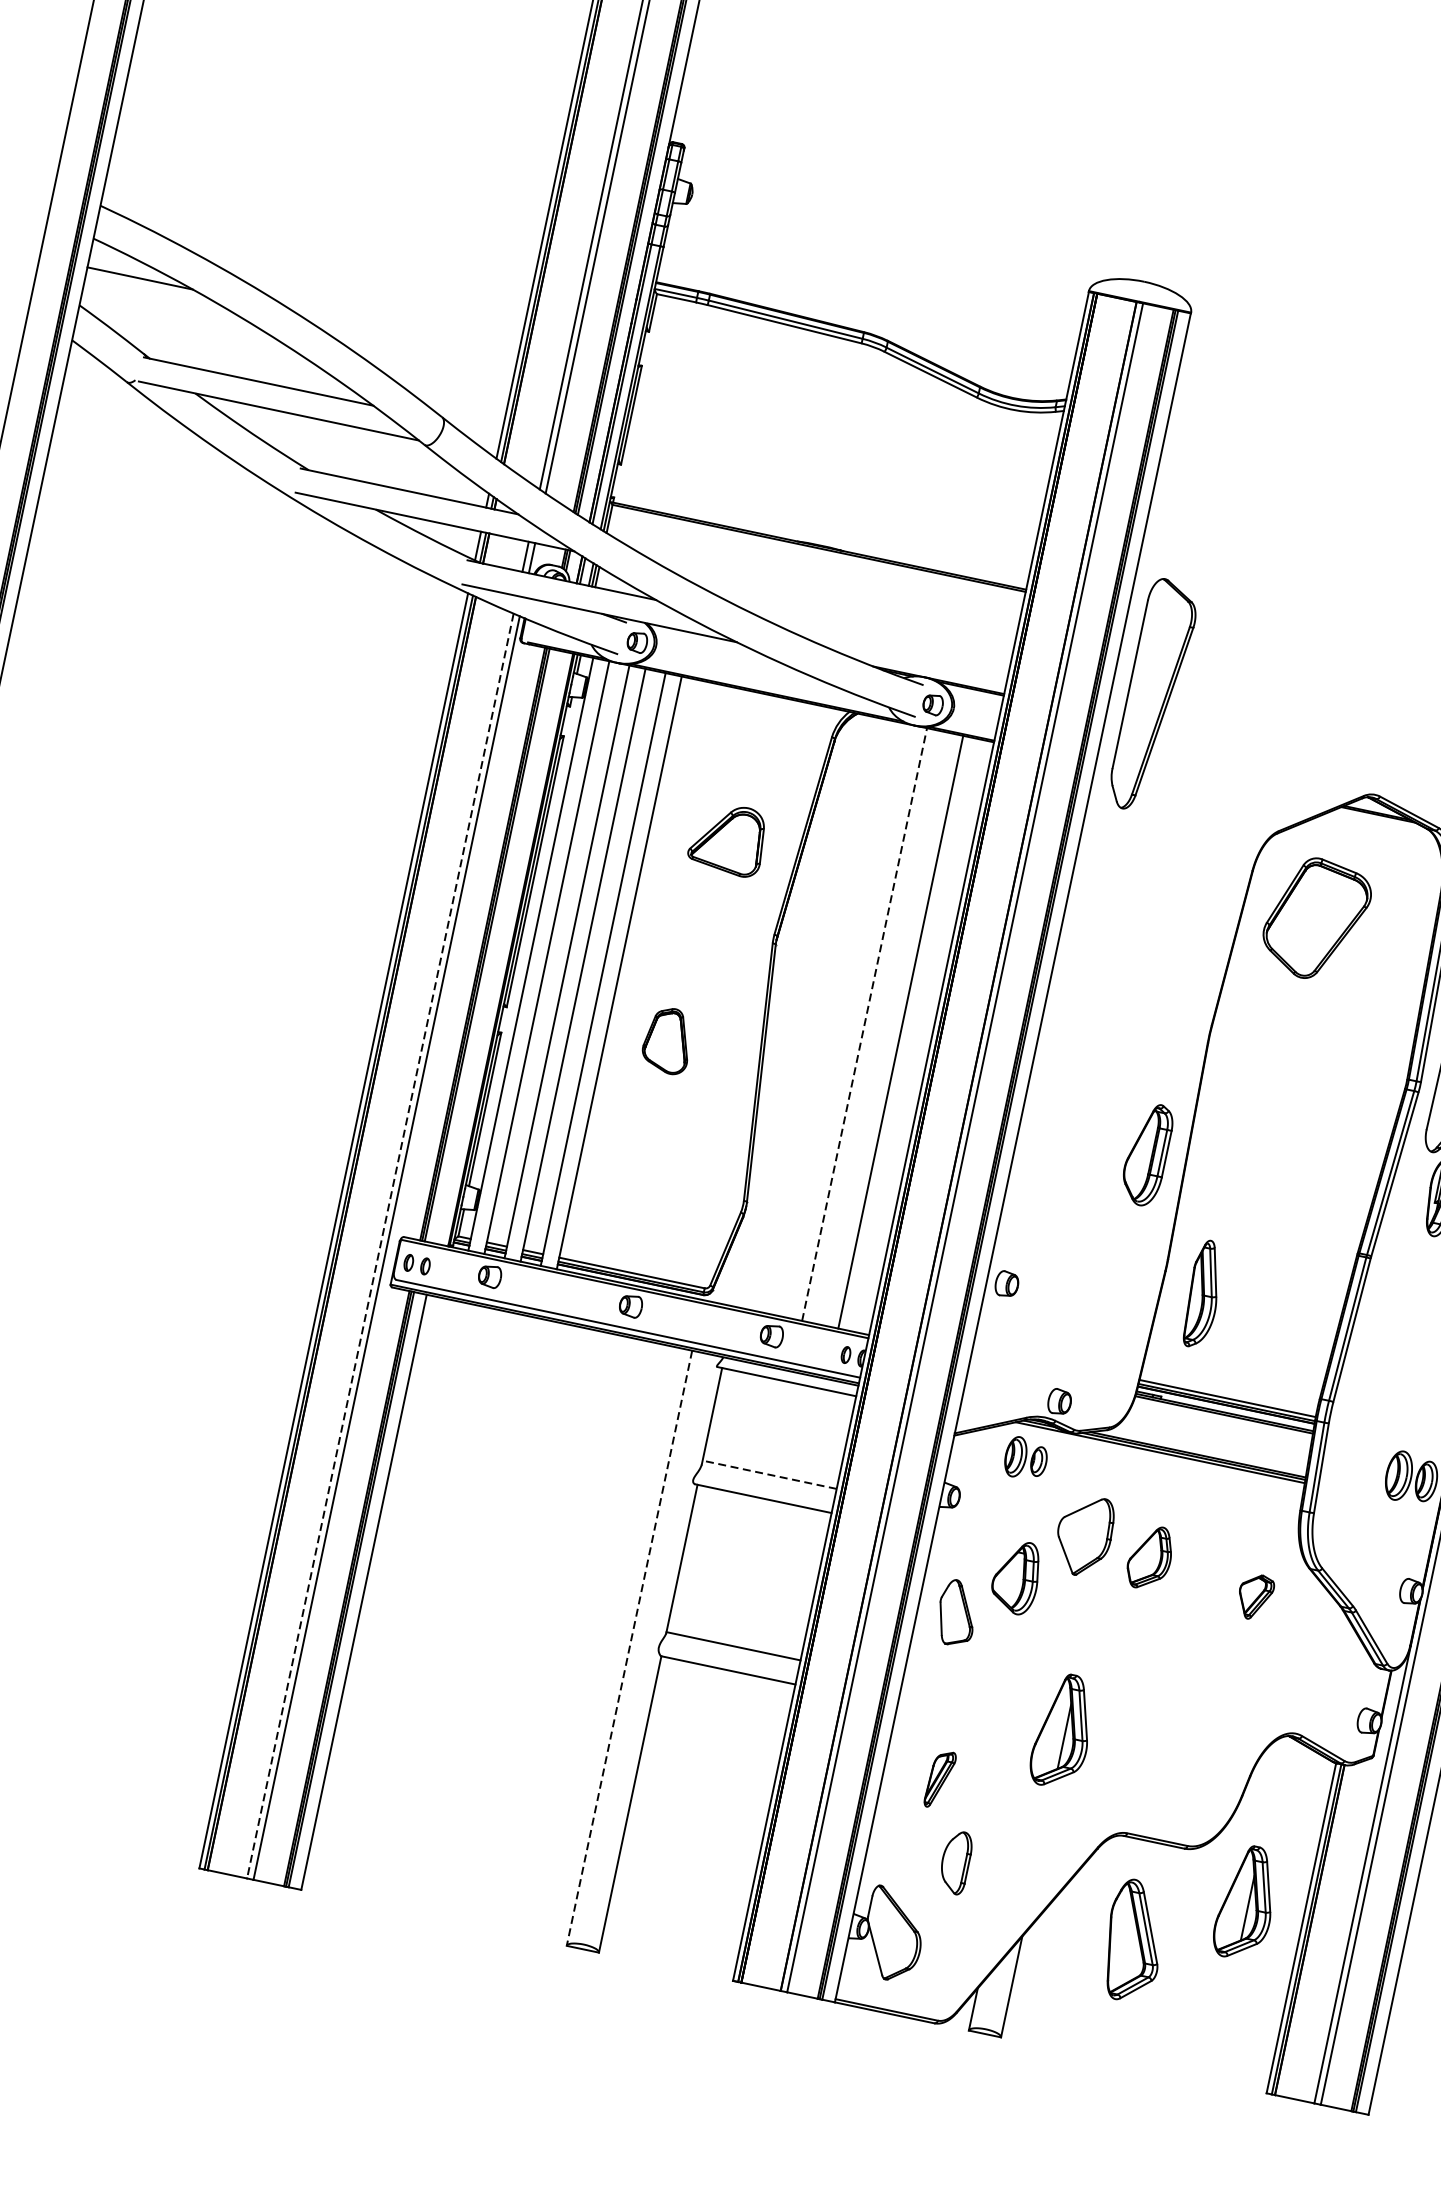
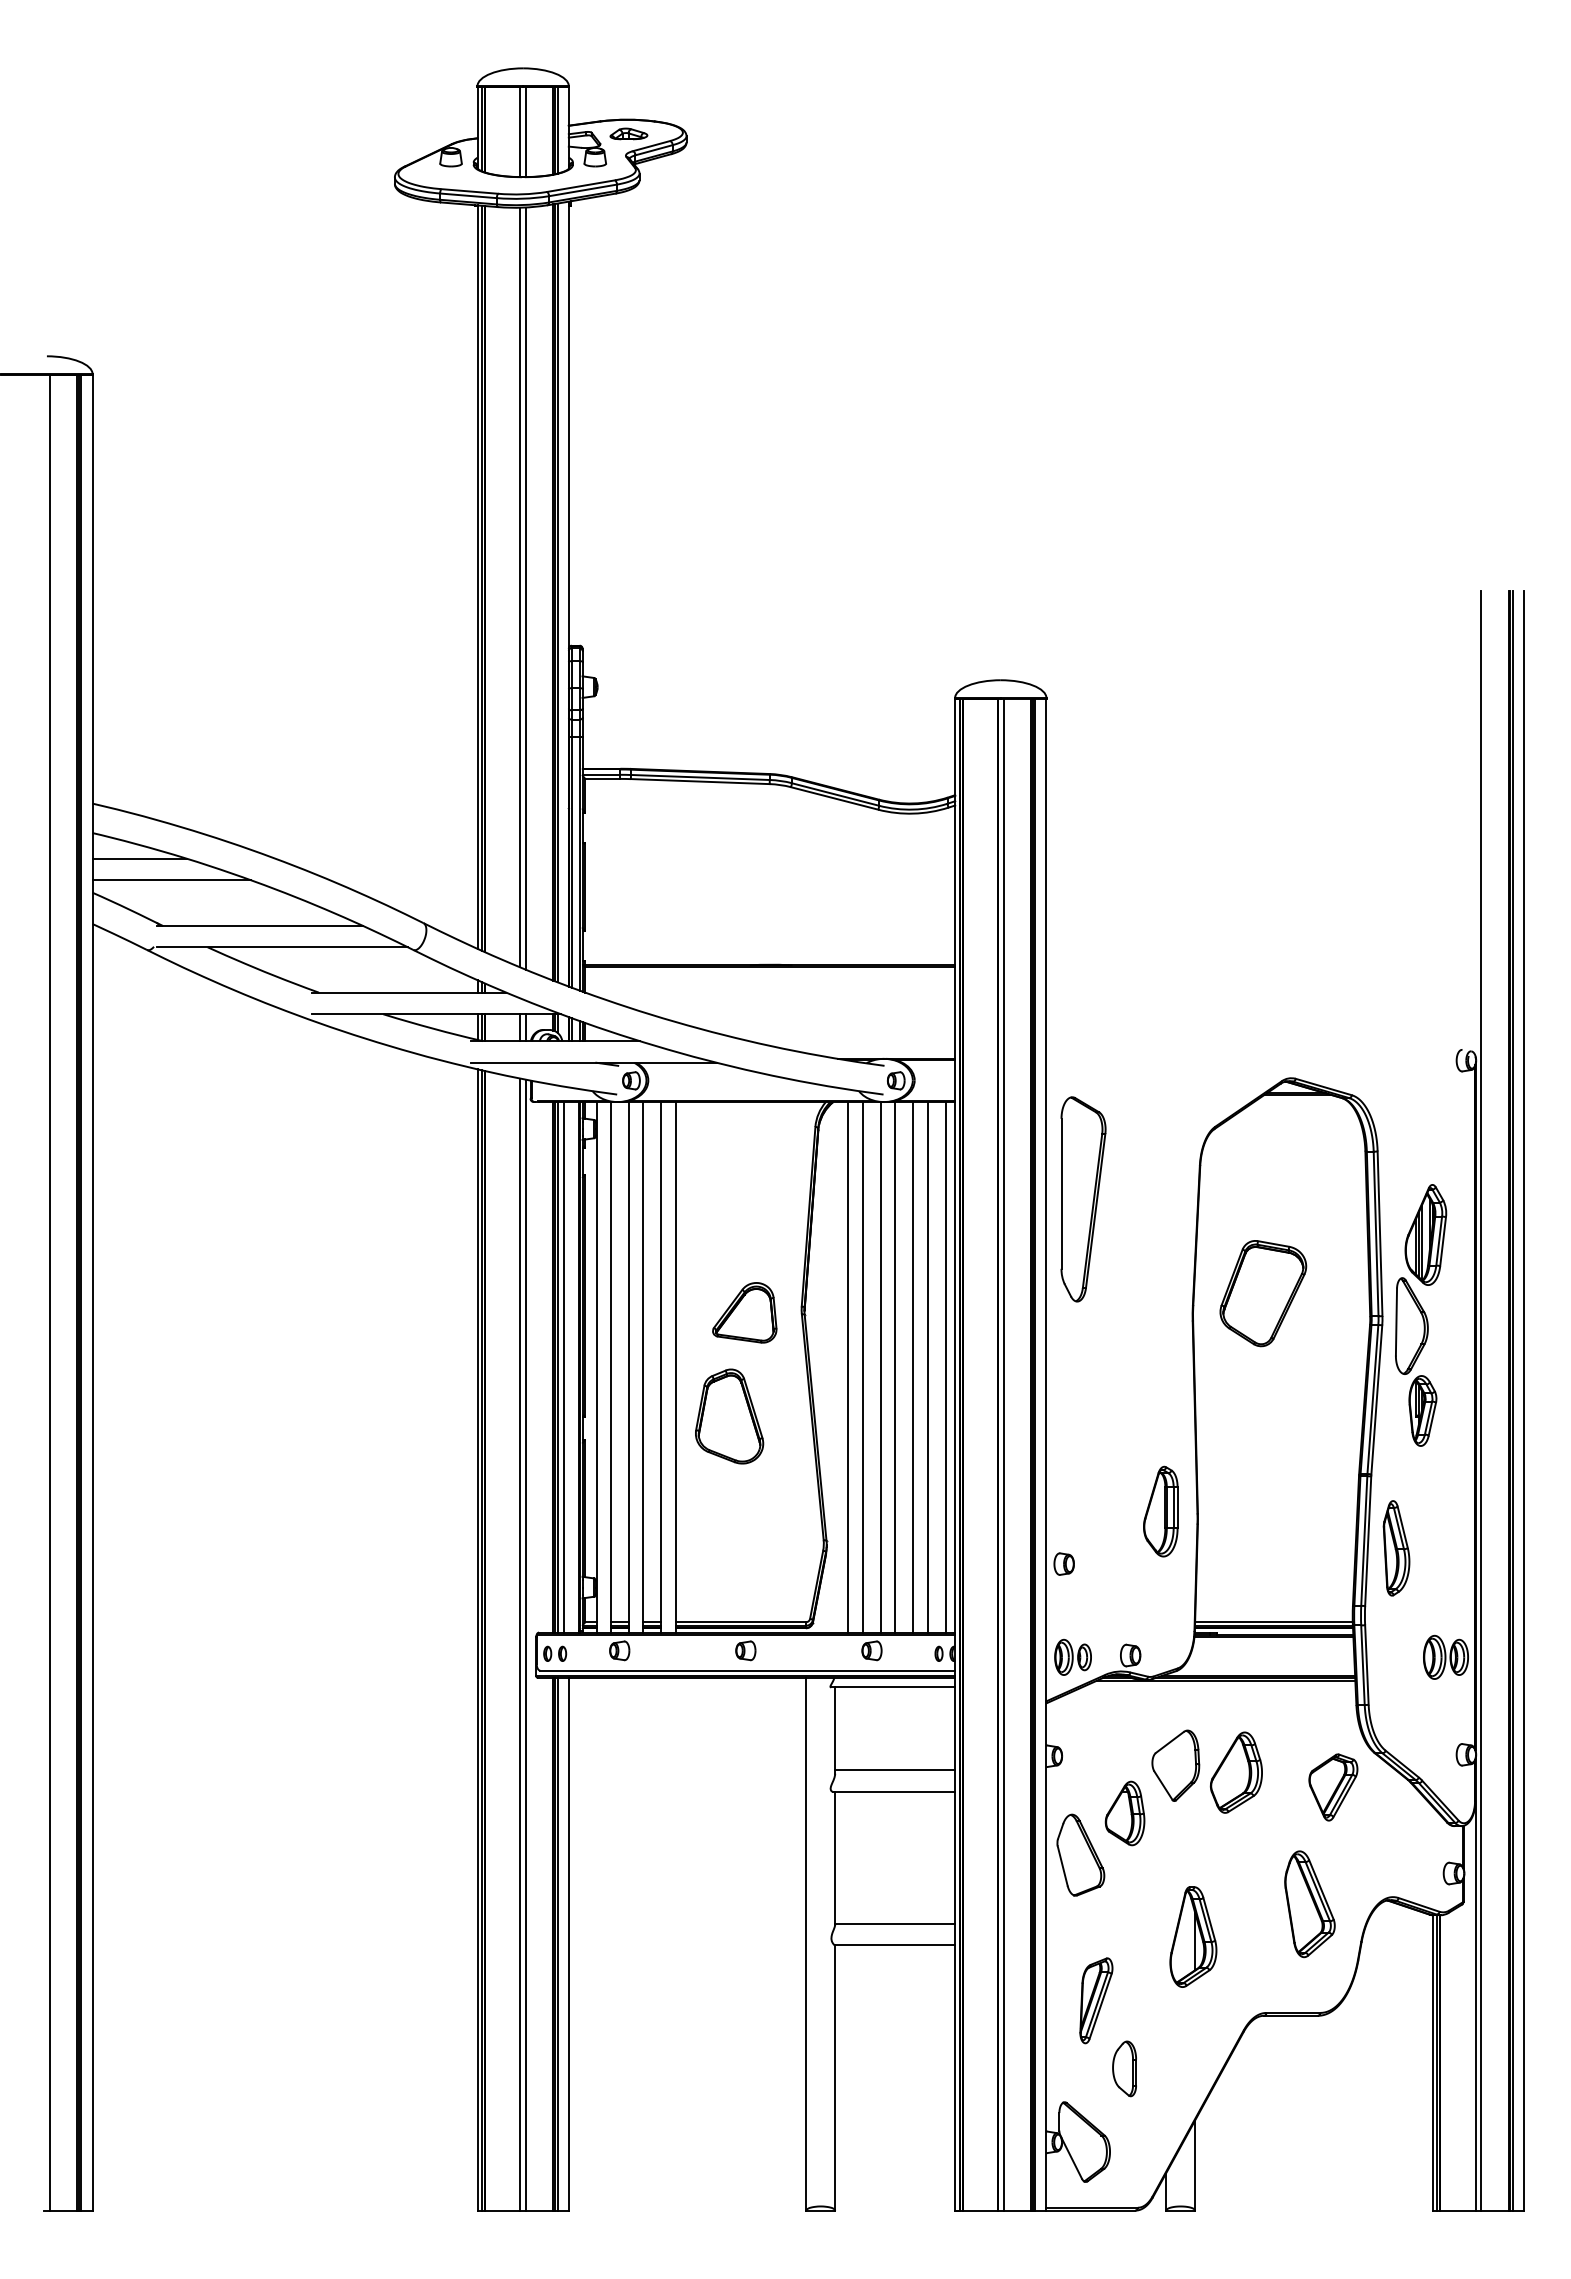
line: (170, 310) -> (171, 880), added
part: (1153, 695) -> (1083, 1199), moved
part: (727, 838) -> (744, 1312), moved
part: (1316, 919) -> (1263, 1293), moved
line: (495, 946) -> (564, 1367), added
line: (812, 1013) -> (848, 1367), added
line: (827, 1017) -> (862, 1367), added
line: (848, 1021) -> (880, 1367), added
line: (865, 1023) -> (895, 1366), dashed -> solid
line: (884, 1029) -> (913, 1367), added
line: (920, 1036) -> (945, 1367), added
part: (667, 1040) -> (729, 1416), size x1.67
part: (1146, 1154) -> (1160, 1511), moved
line: (380, 1247) -> (520, 1645), dashed -> solid
part: (1203, 1294) -> (1396, 1548), moved
part: (1025, 1457) -> (1072, 1656), moved
line: (769, 1475) -> (895, 1770), dashed -> solid
part: (1149, 1557) -> (1235, 1772), size x1.43
part: (1255, 1597) -> (1333, 1787), size x1.67
part: (956, 1612) -> (1080, 1854), size x1.43
line: (629, 1648) -> (806, 1944), dashed -> solid
part: (940, 1779) -> (1096, 2000), size x1.67
part: (1247, 1902) -> (1381, 2050), removed
part: (1133, 1941) -> (1309, 1904), moved

